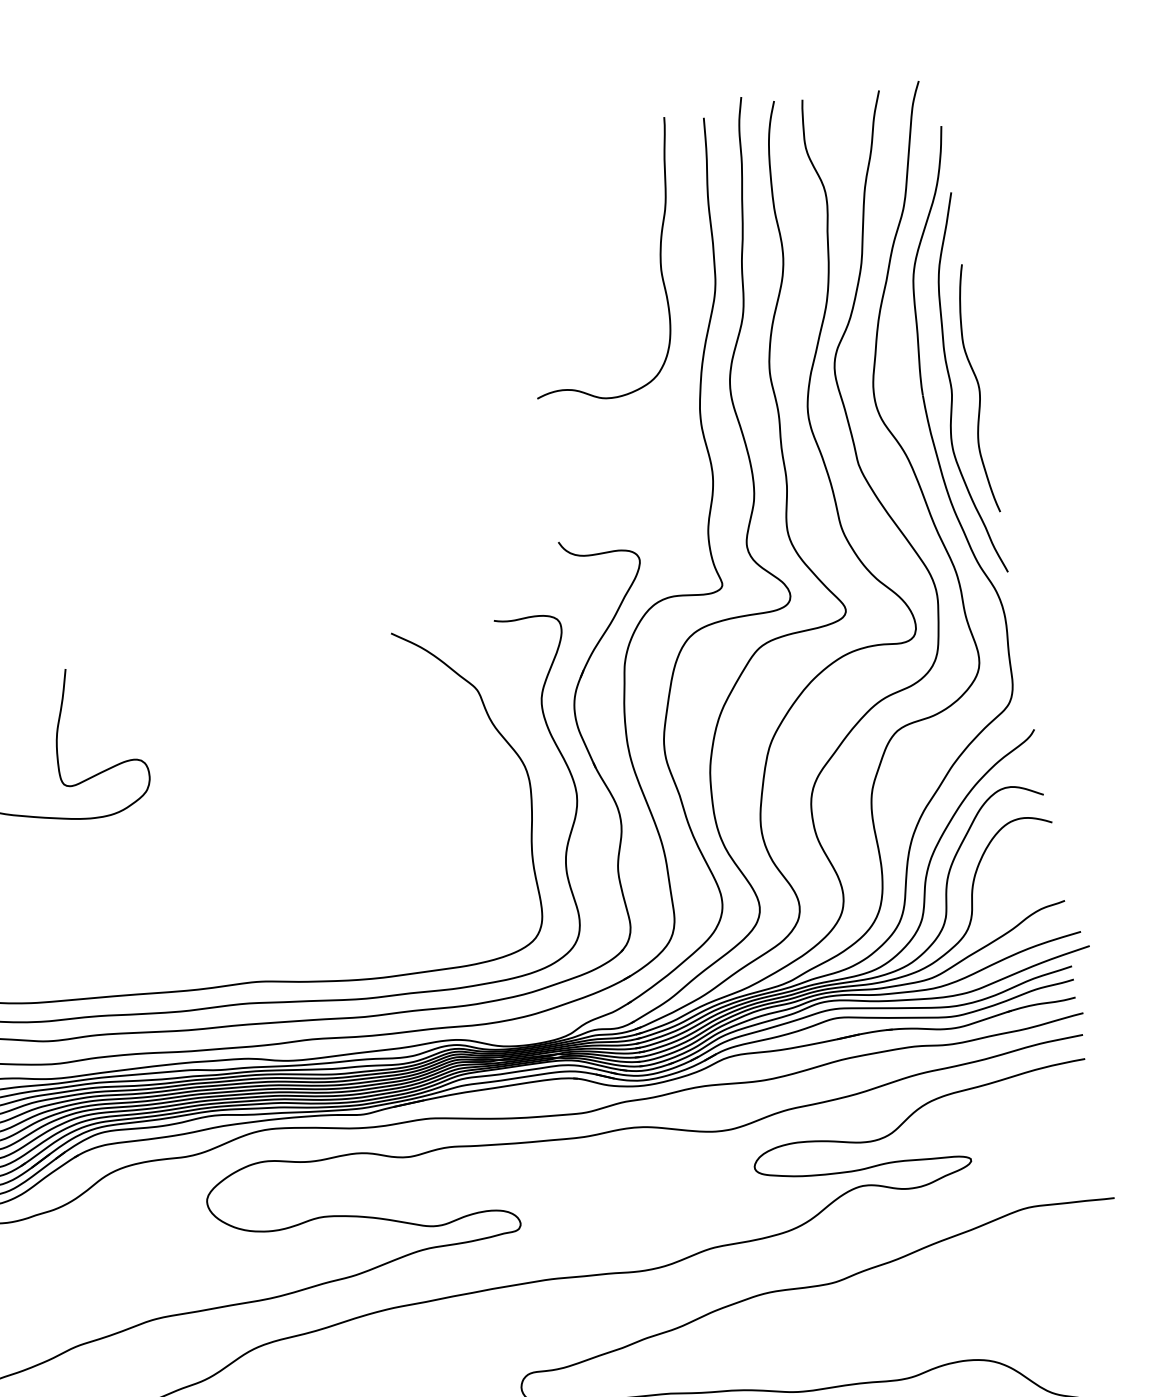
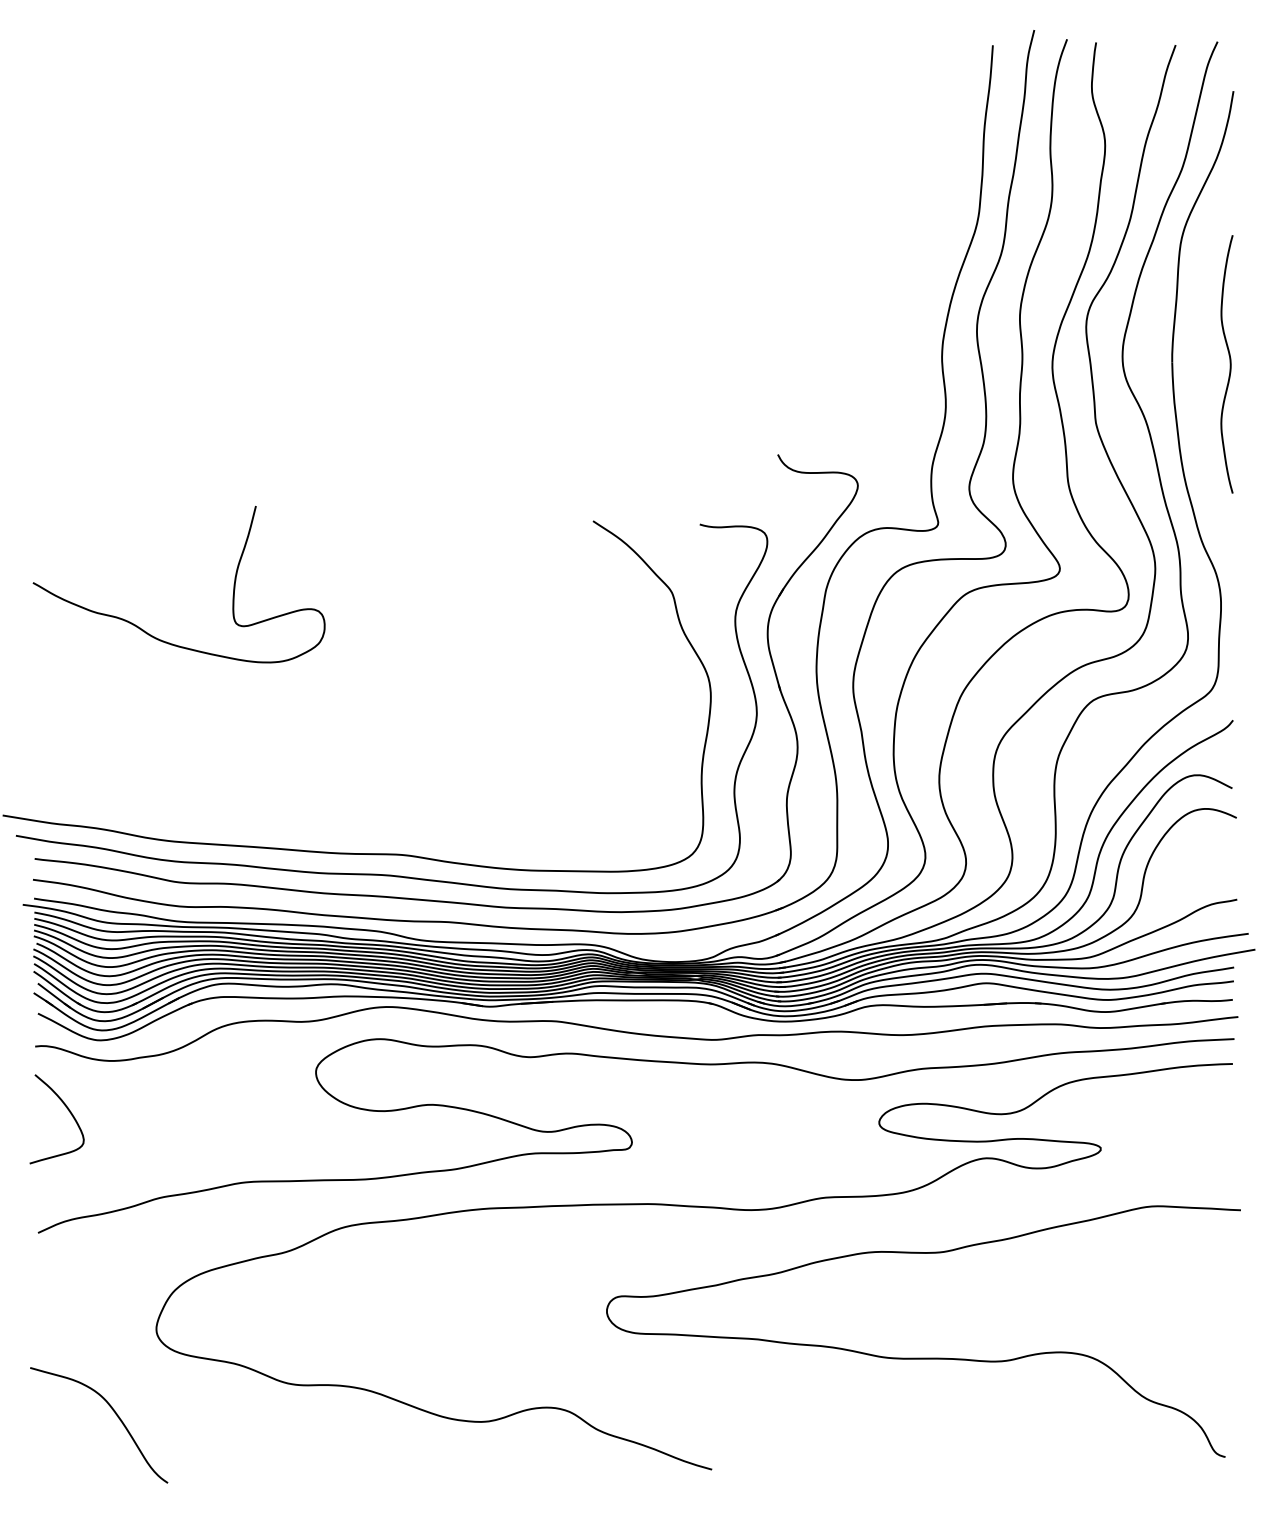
curve: (659, 258) -> (925, 181), removed
curve: (952, 386) -> (1203, 358), removed

